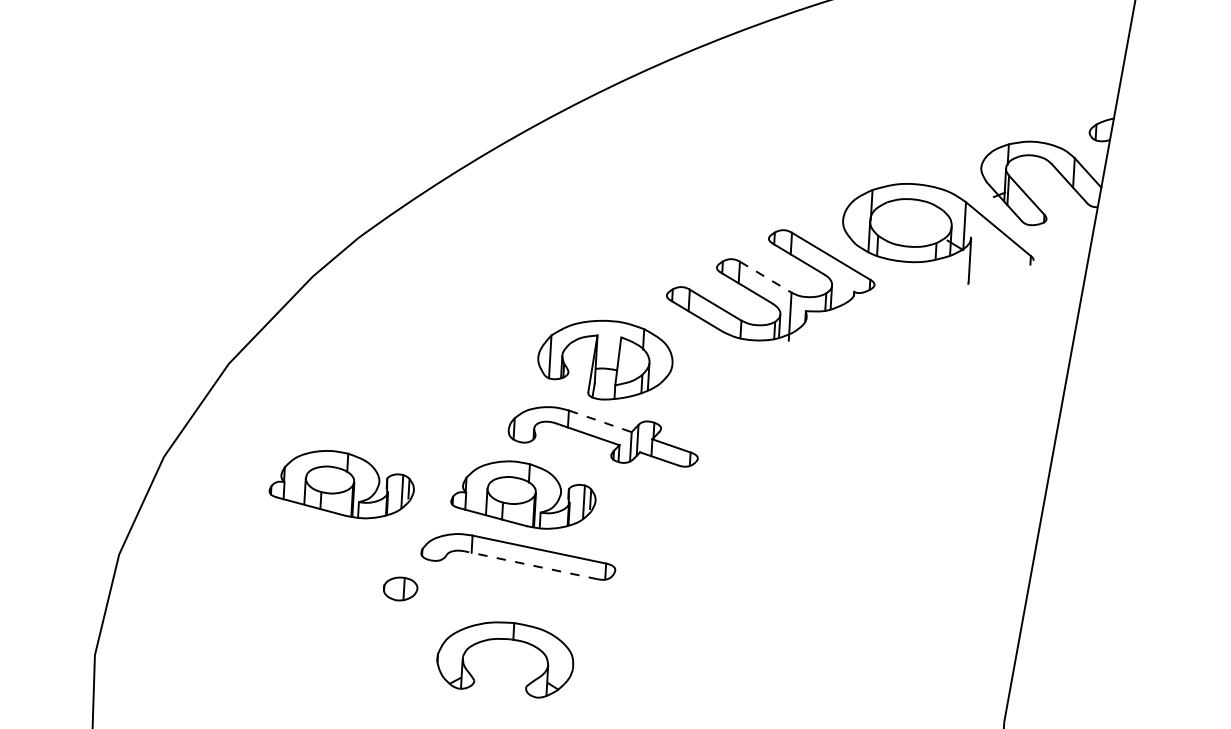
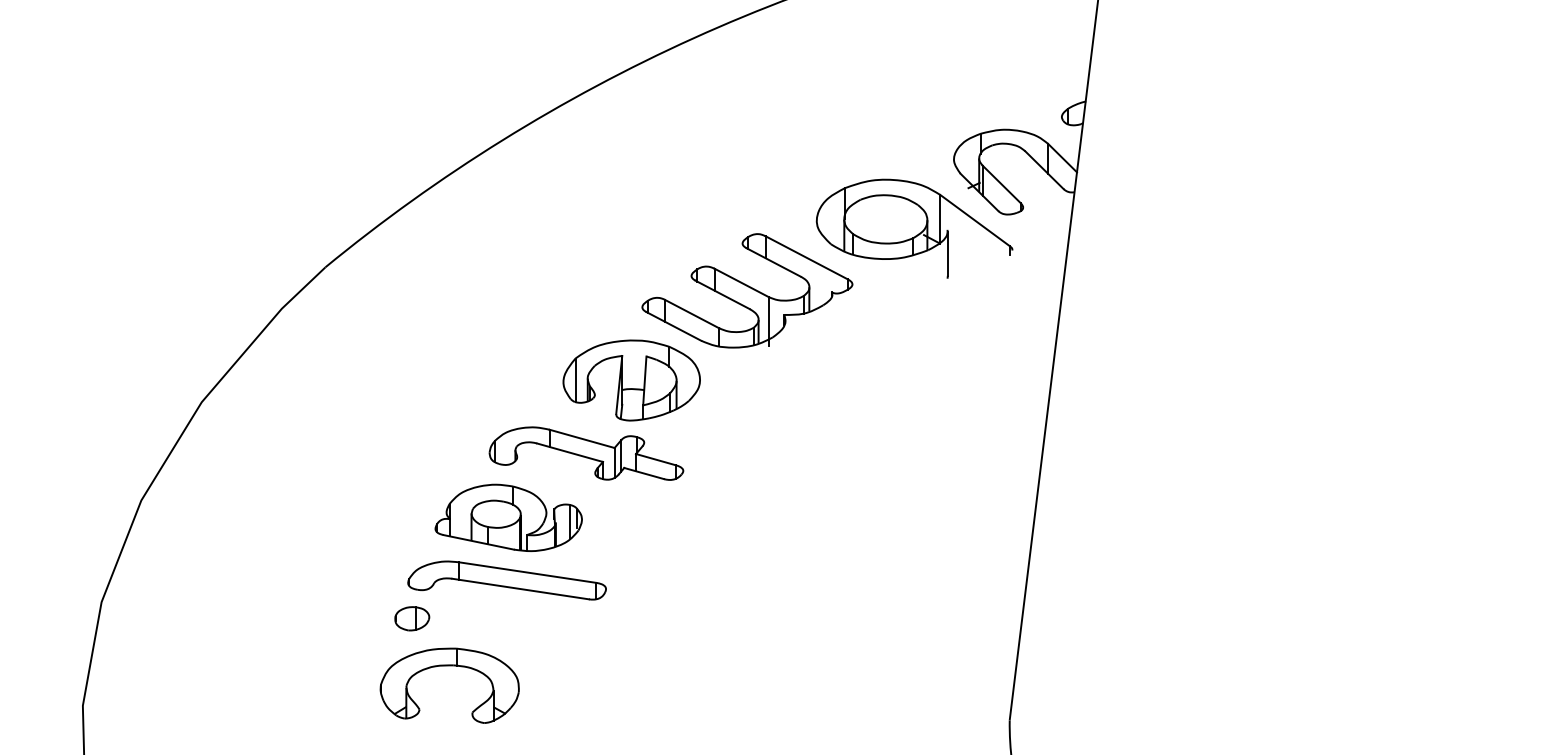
line: (765, 276) -> (741, 282), dashed -> solid
part: (605, 360) -> (631, 380), moved
line: (600, 421) -> (582, 438), dashed -> solid
part: (341, 483) -> (323, 517), removed
line: (531, 564) -> (520, 588), dashed -> solid
part: (400, 588) -> (412, 618), moved
part: (506, 640) -> (449, 666), moved

